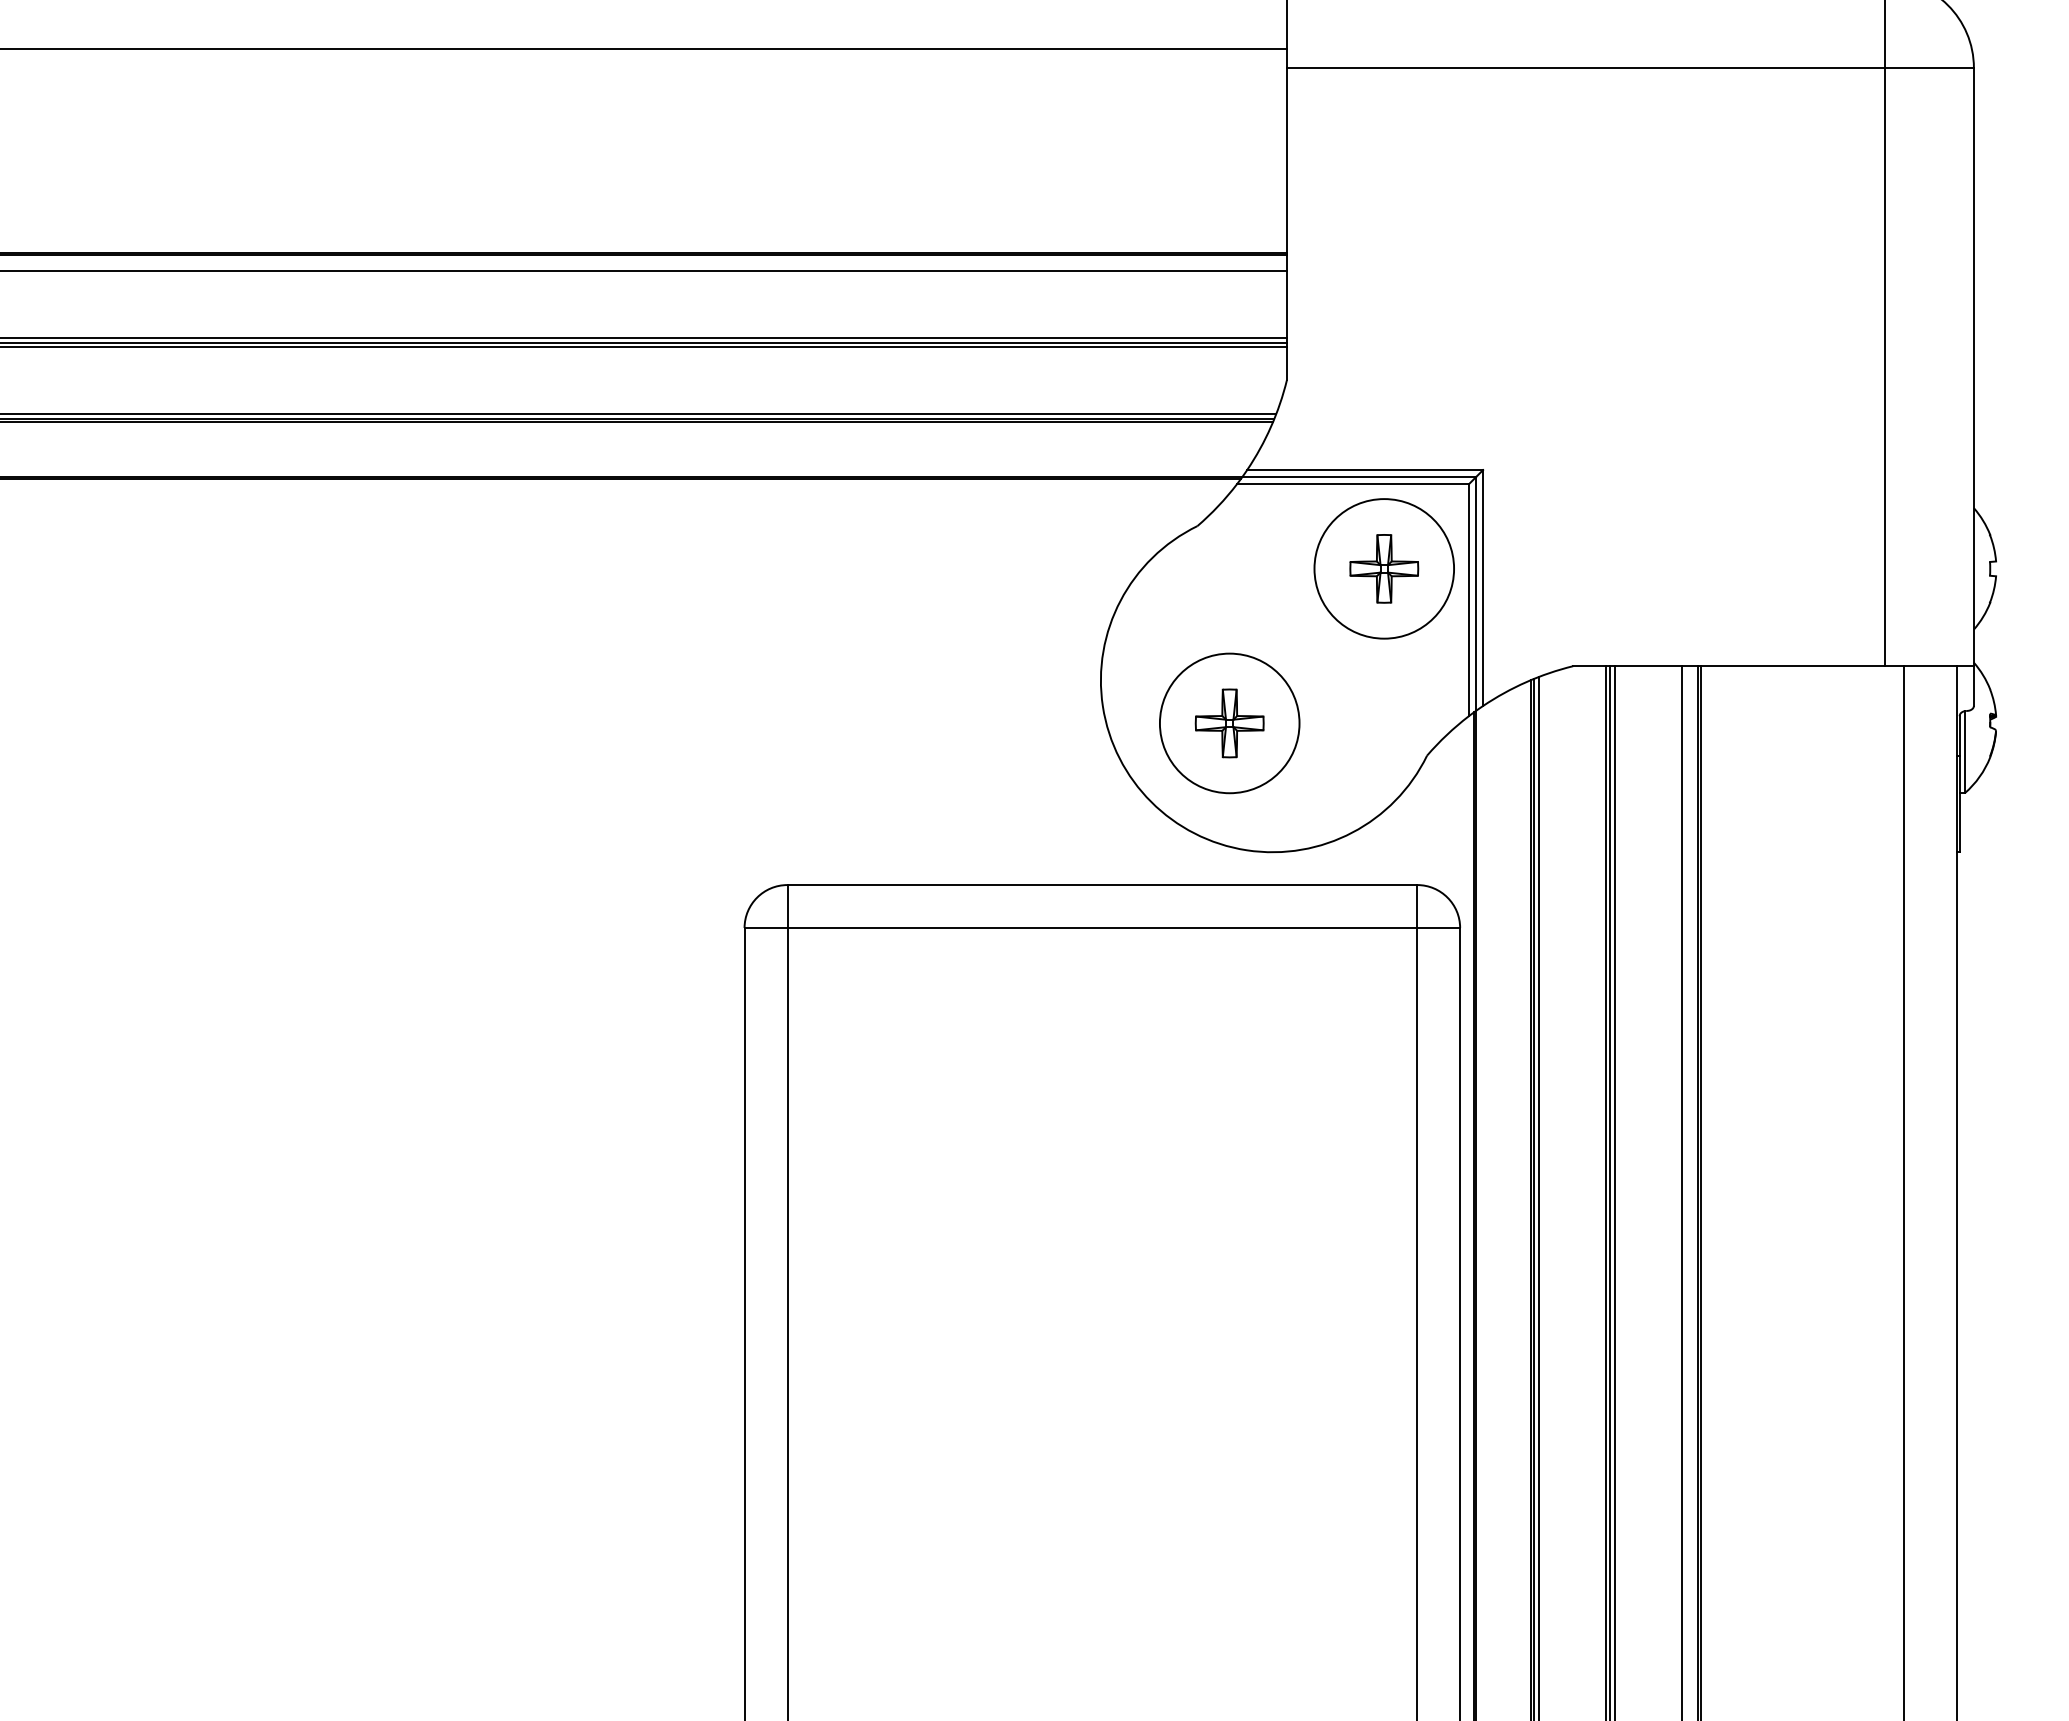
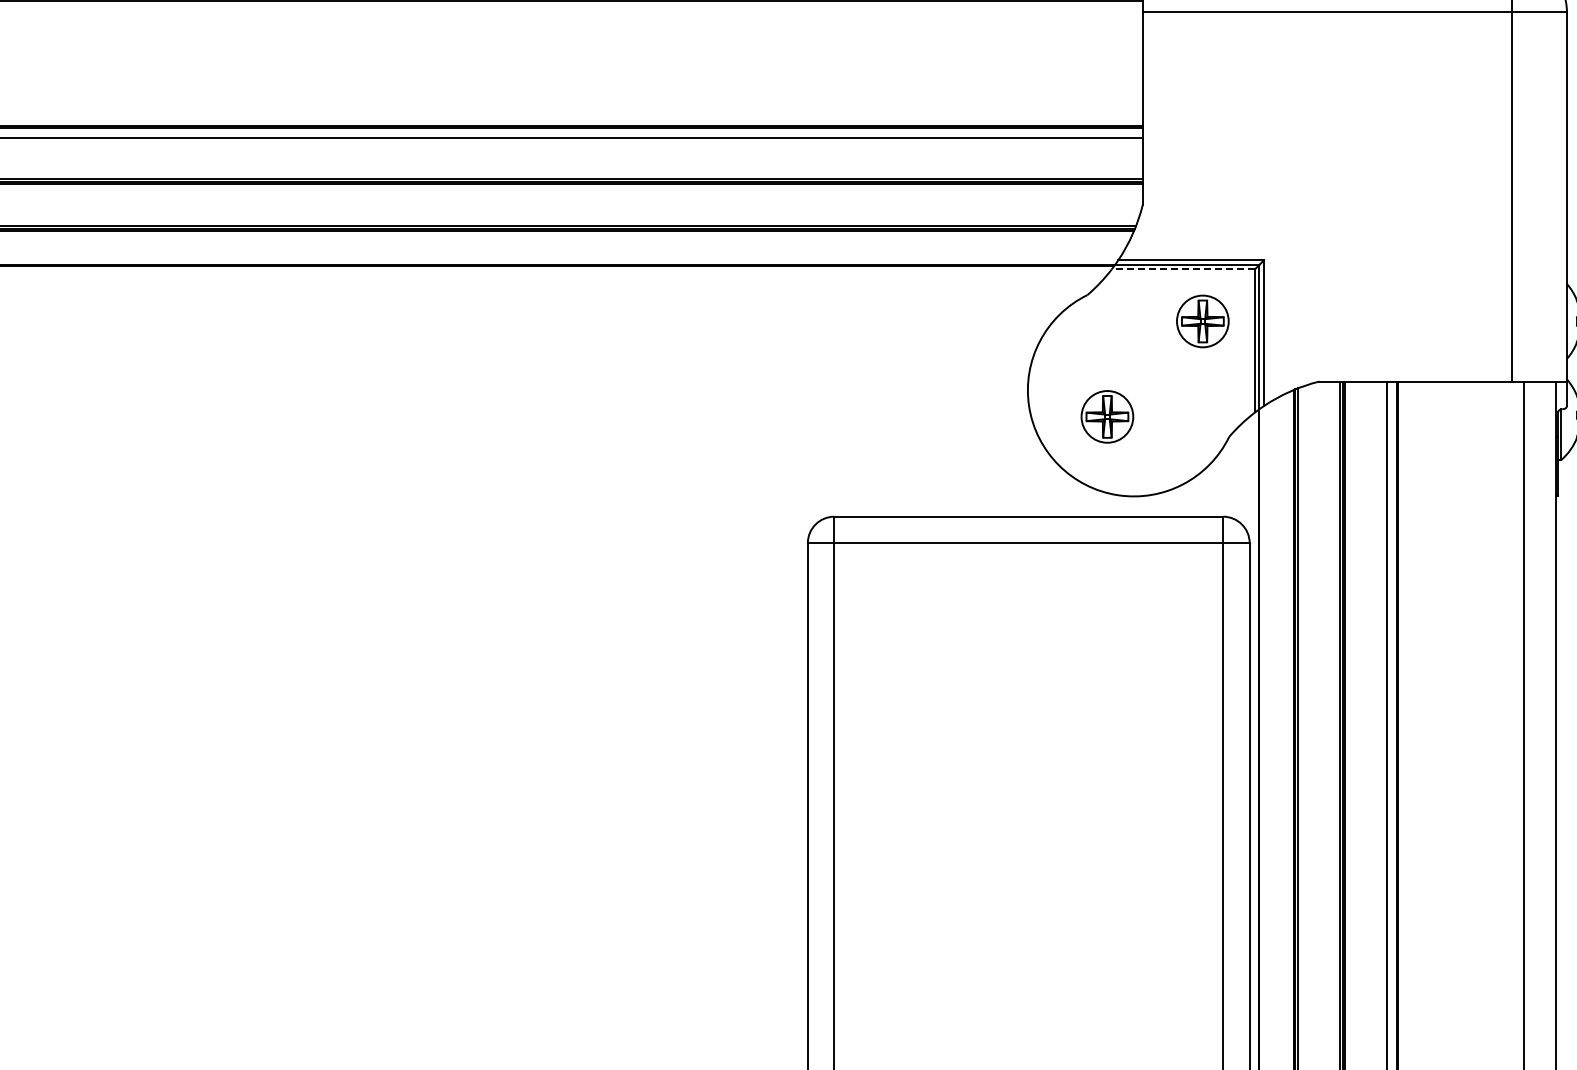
line: (1352, 484) -> (1183, 269), solid -> dashed
circle: (1383, 568) -> (1202, 321), size x0.6
circle: (1229, 722) -> (1107, 416), size x0.6

